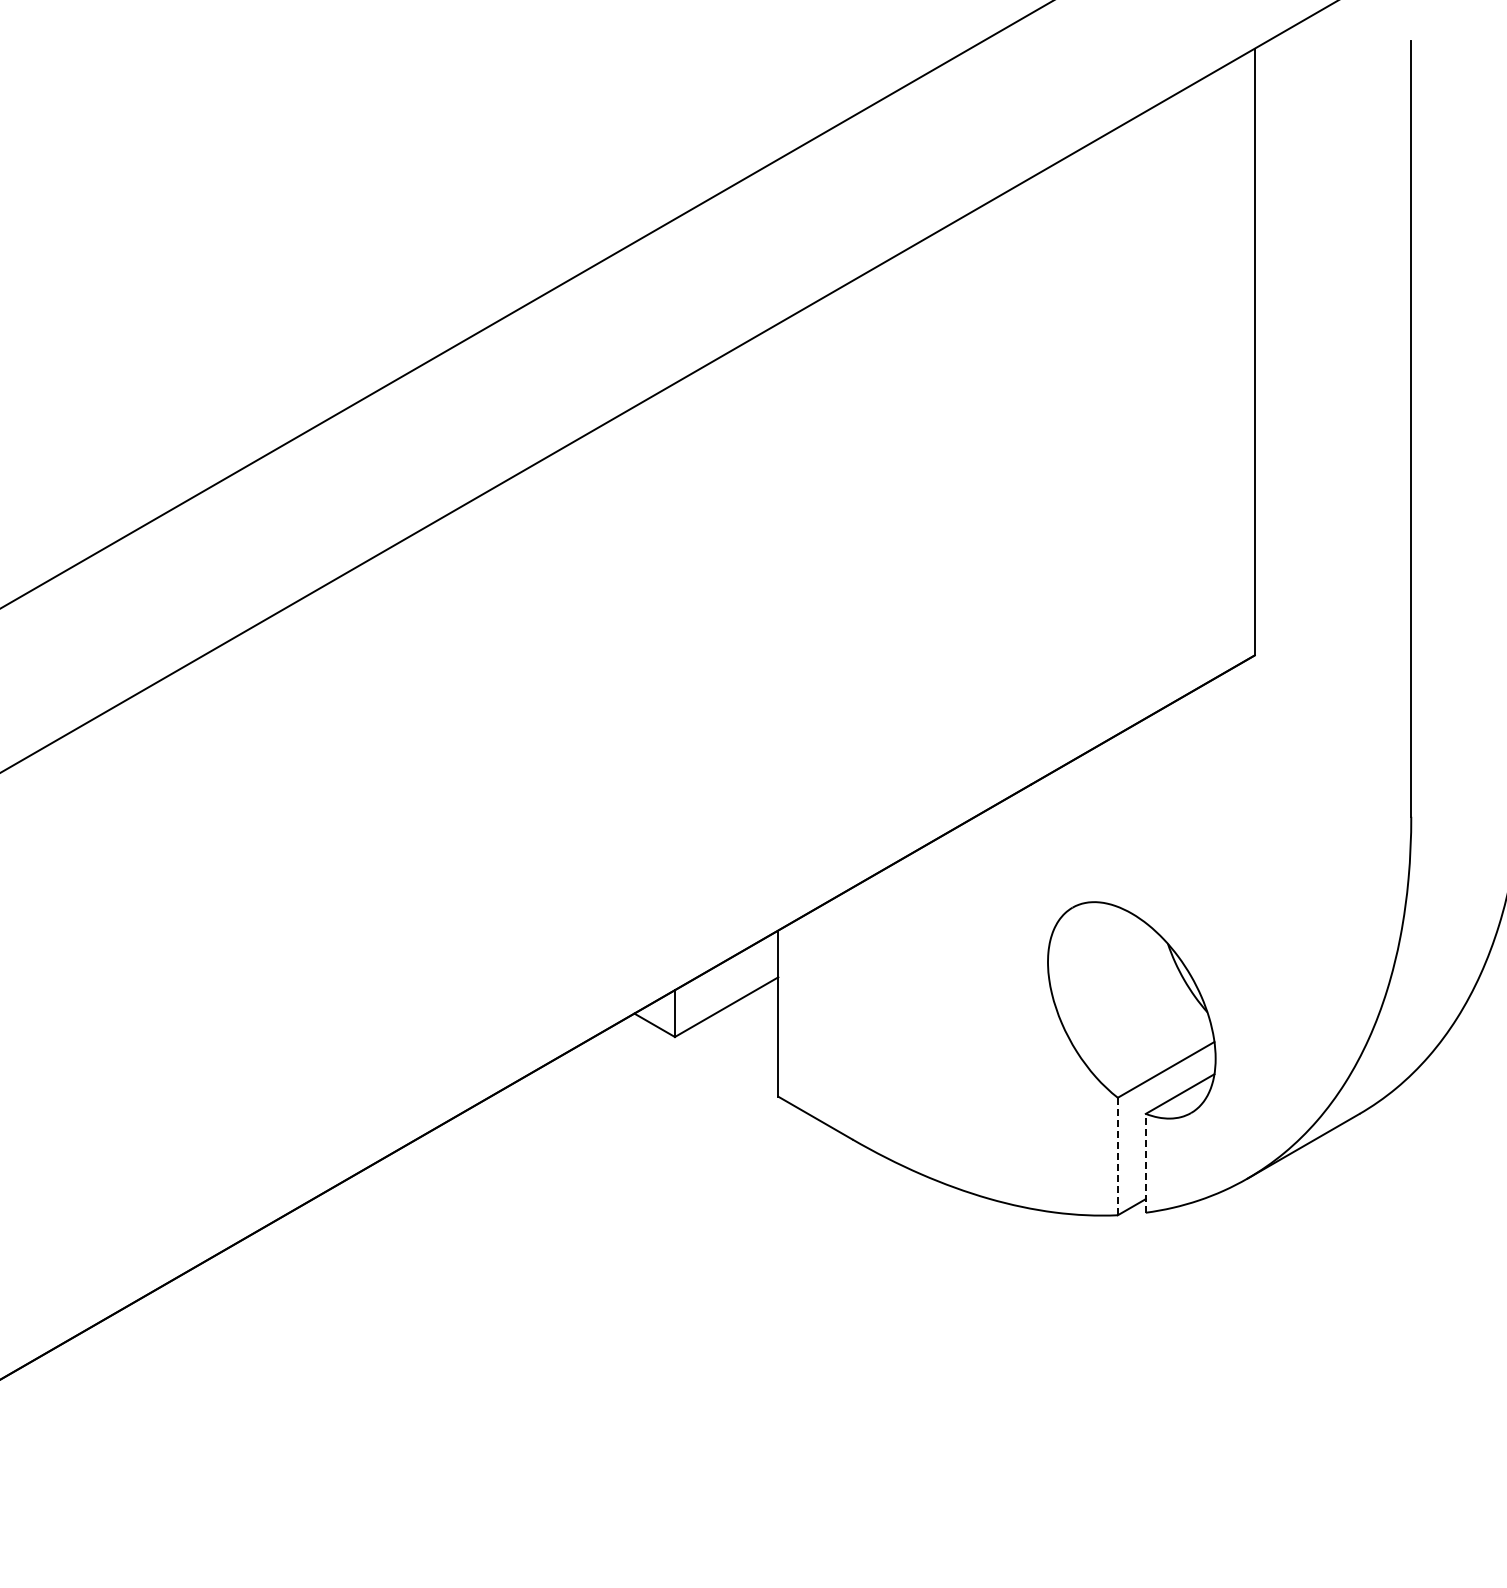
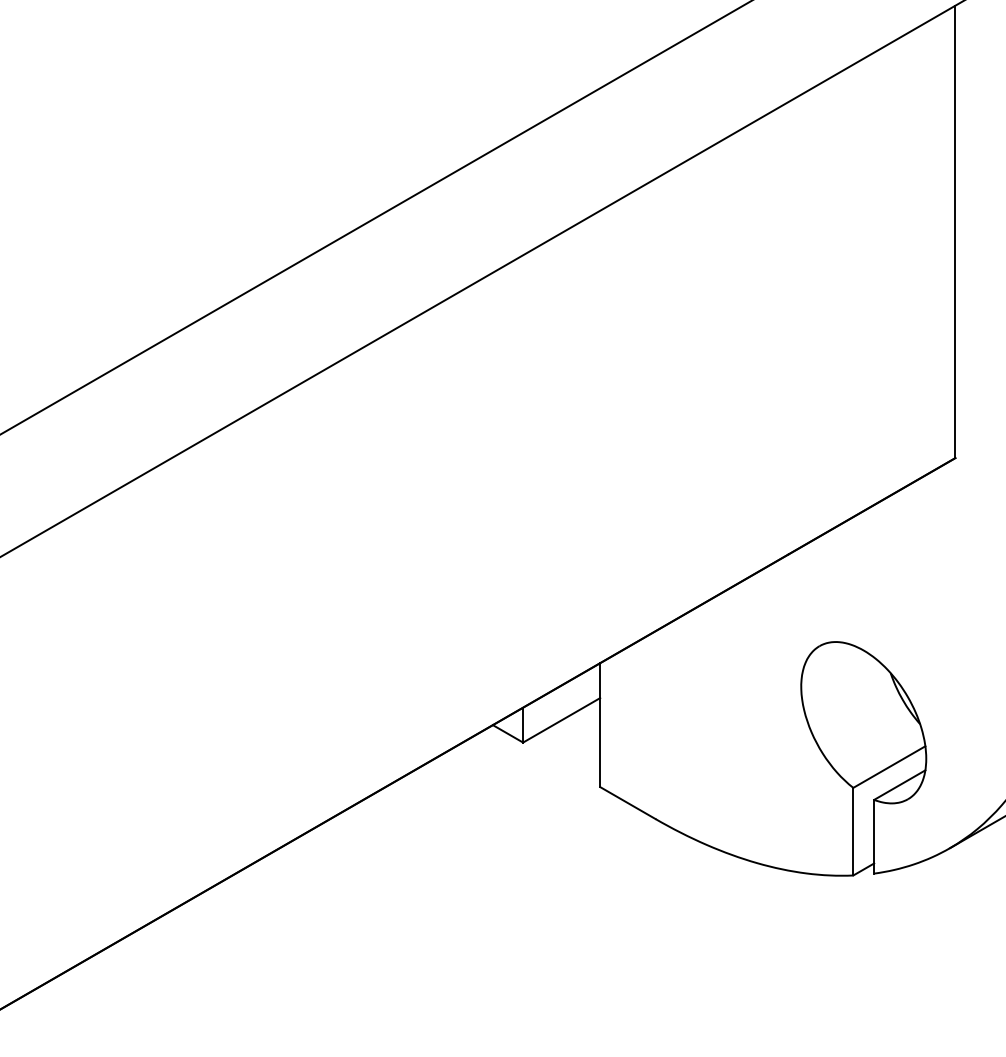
line: (1117, 1156) -> (853, 831), dashed -> solid
line: (1145, 1162) -> (873, 836), dashed -> solid

